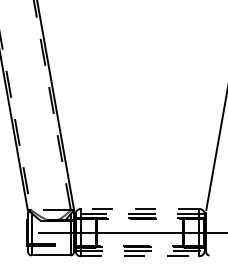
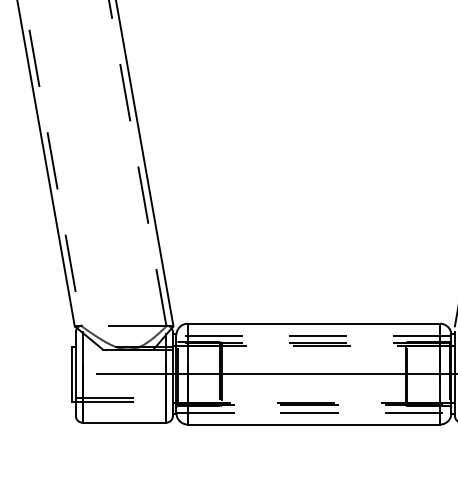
line: (139, 208) -> (312, 322), dashed -> solid
line: (140, 256) -> (314, 424), dashed -> solid

